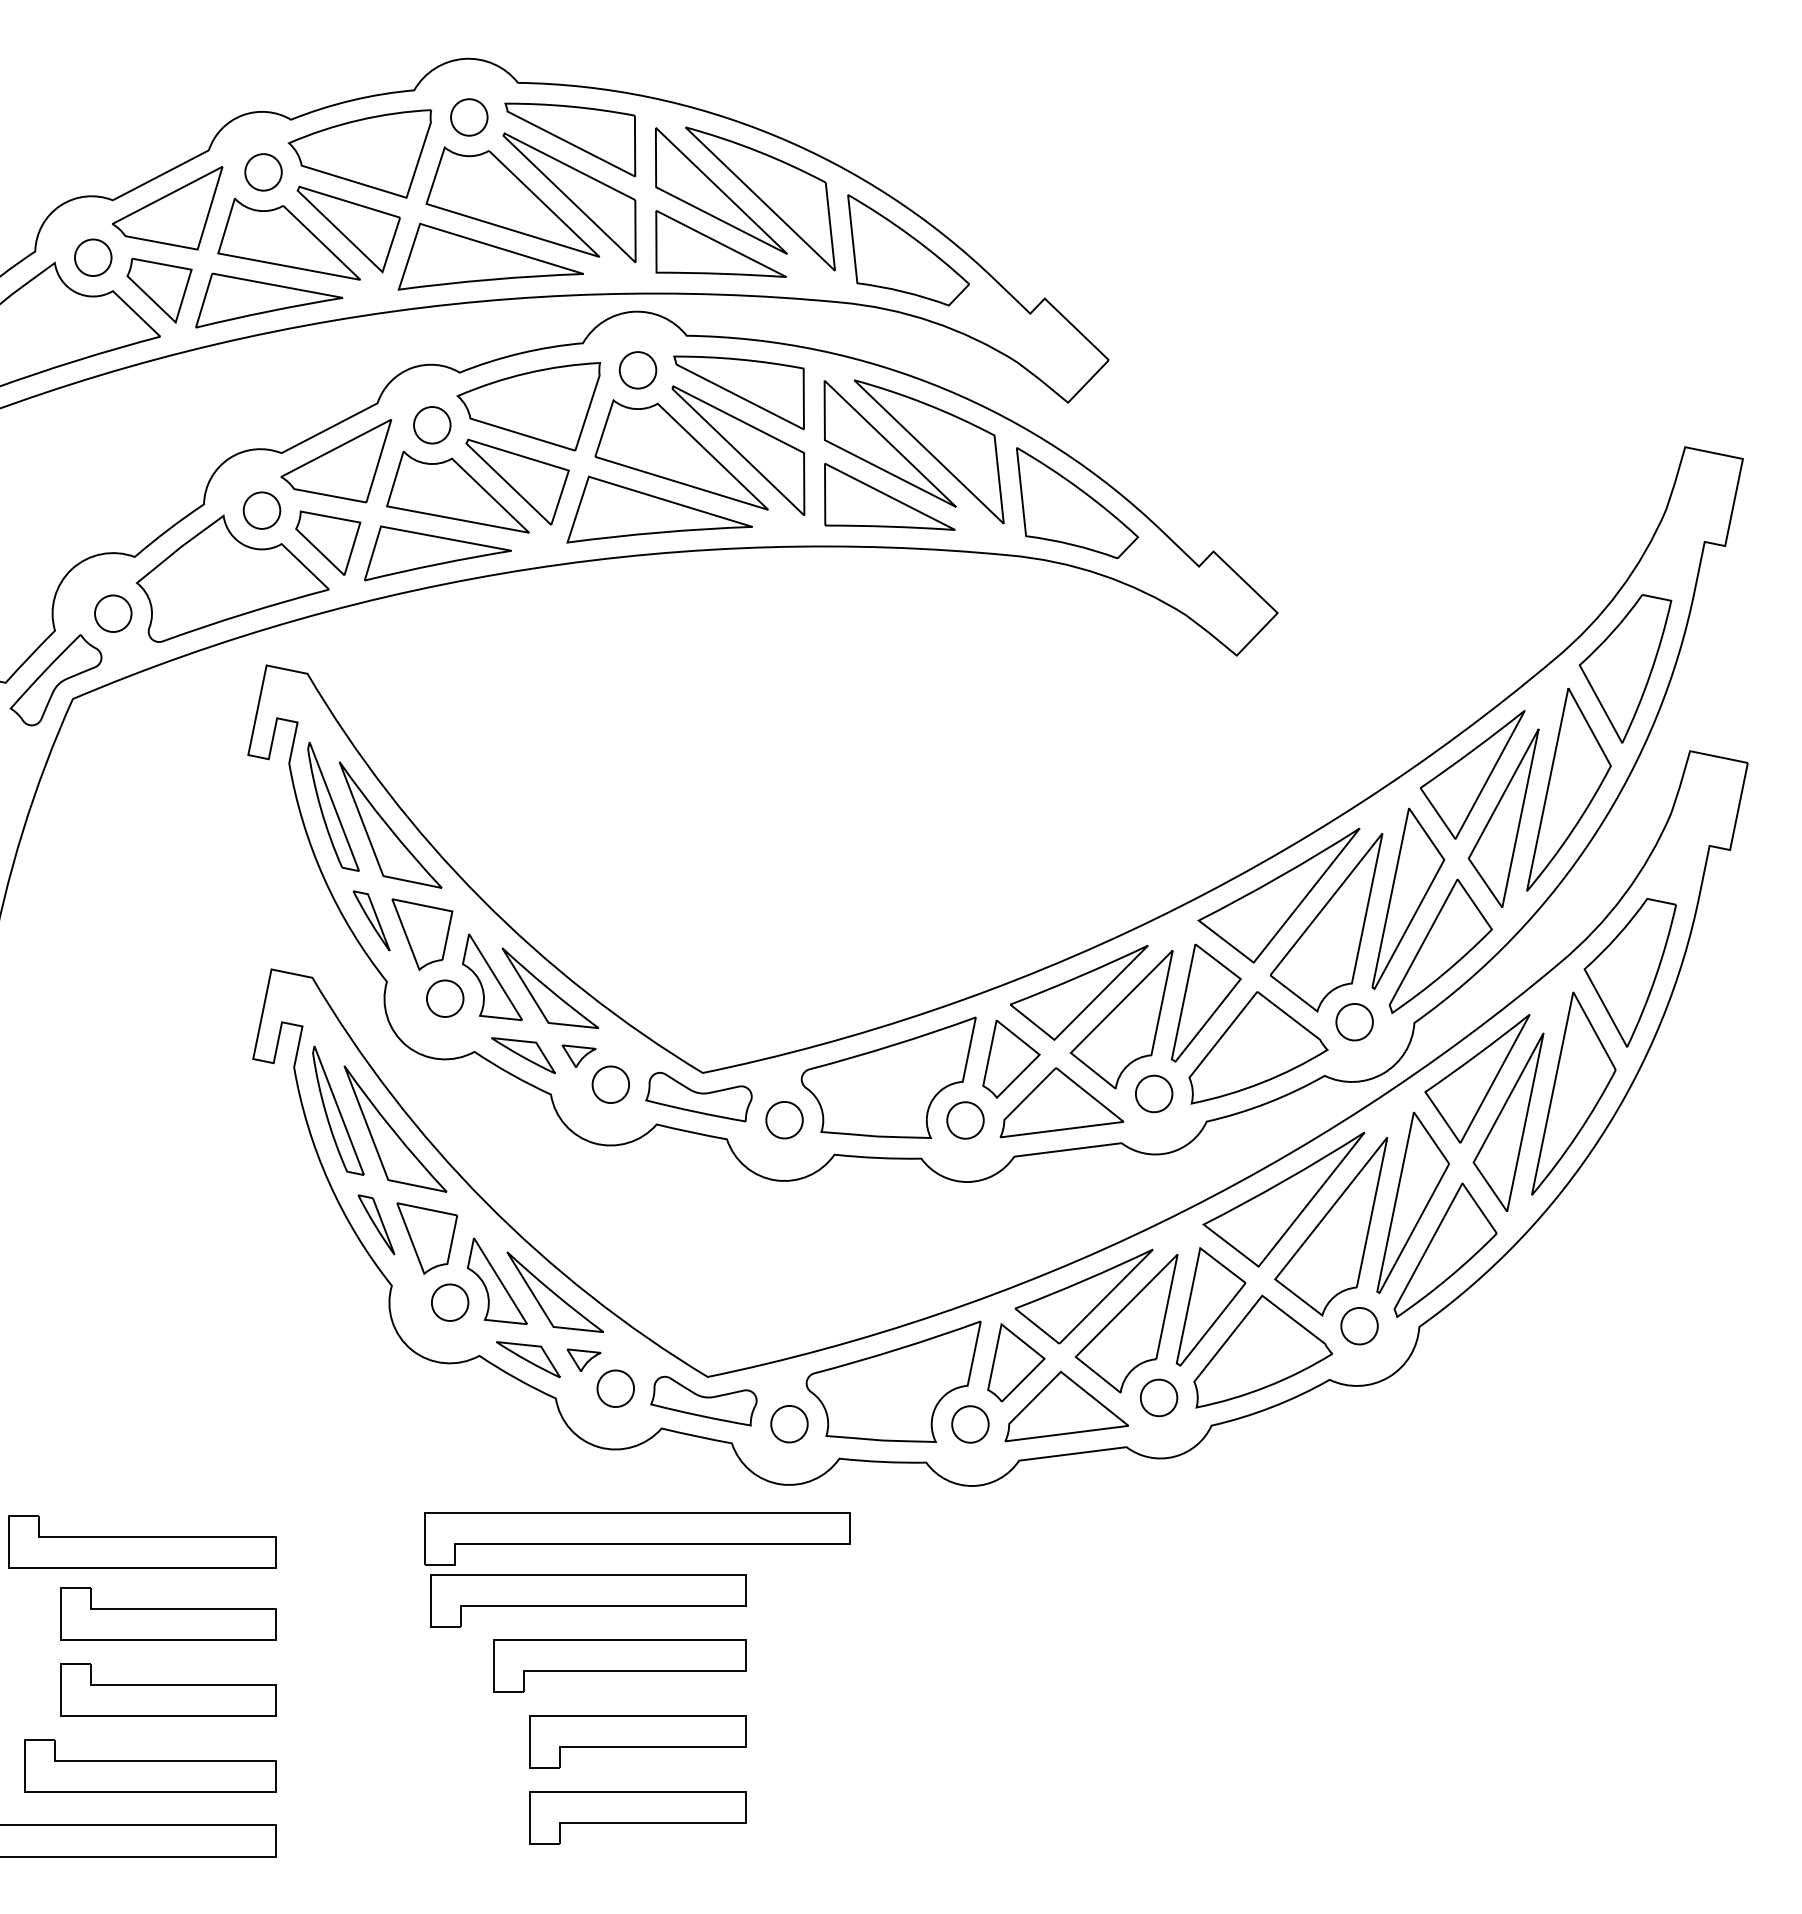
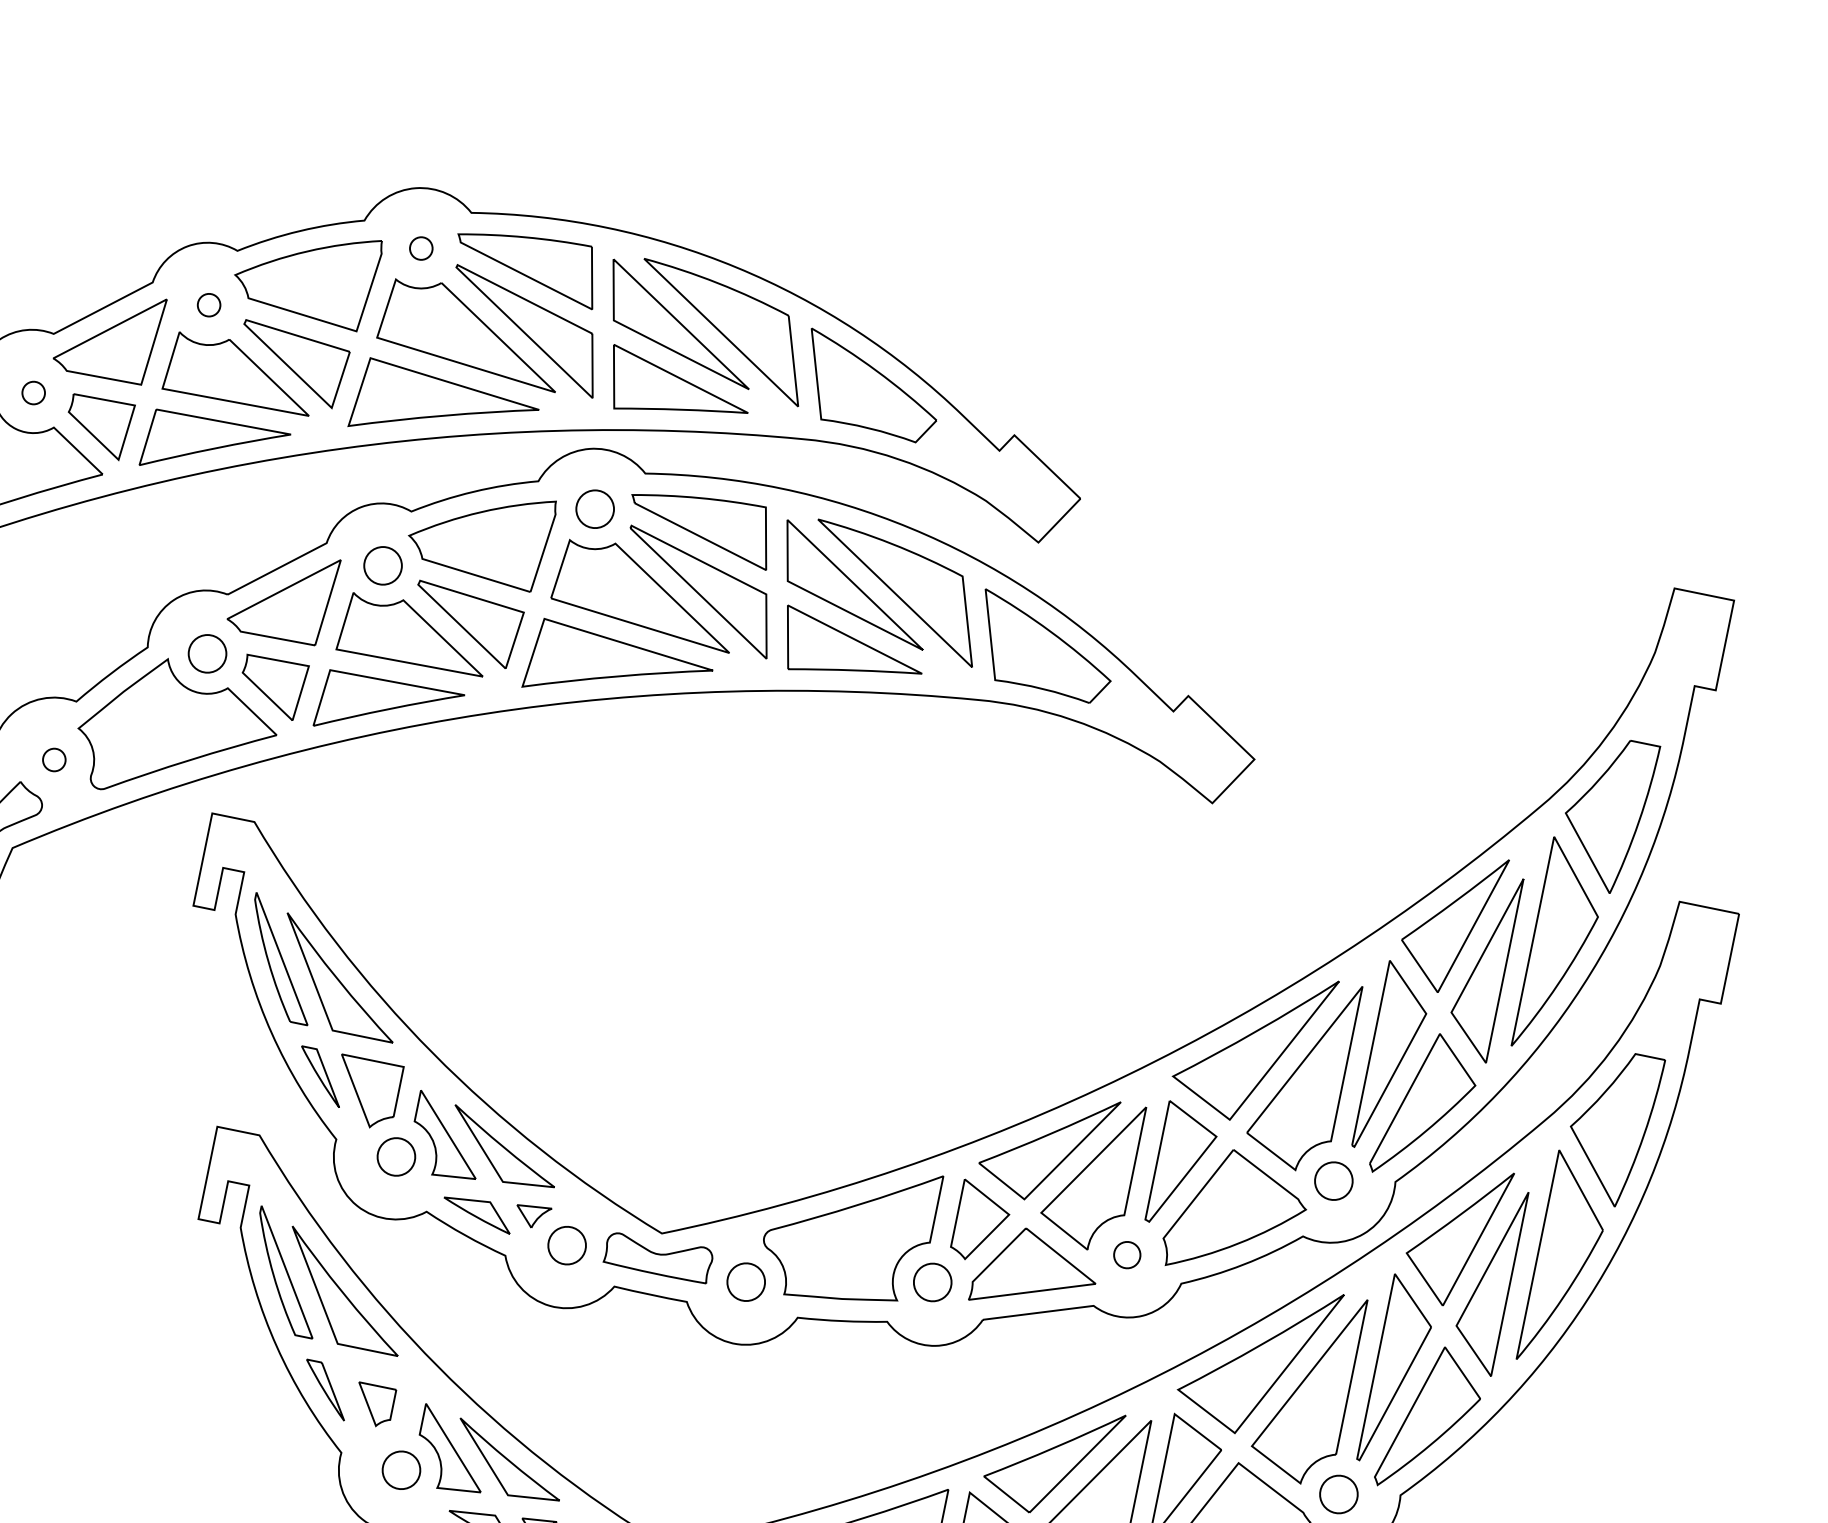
part: (469, 117) -> (421, 248), size x0.6
part: (263, 172) -> (209, 305), size x0.6
part: (93, 257) -> (33, 392), size x0.6
part: (113, 613) -> (54, 759), size x0.6
part: (1154, 1093) -> (1127, 1254), size x0.7
part: (426, 1238) -> (377, 1404), size x0.6

